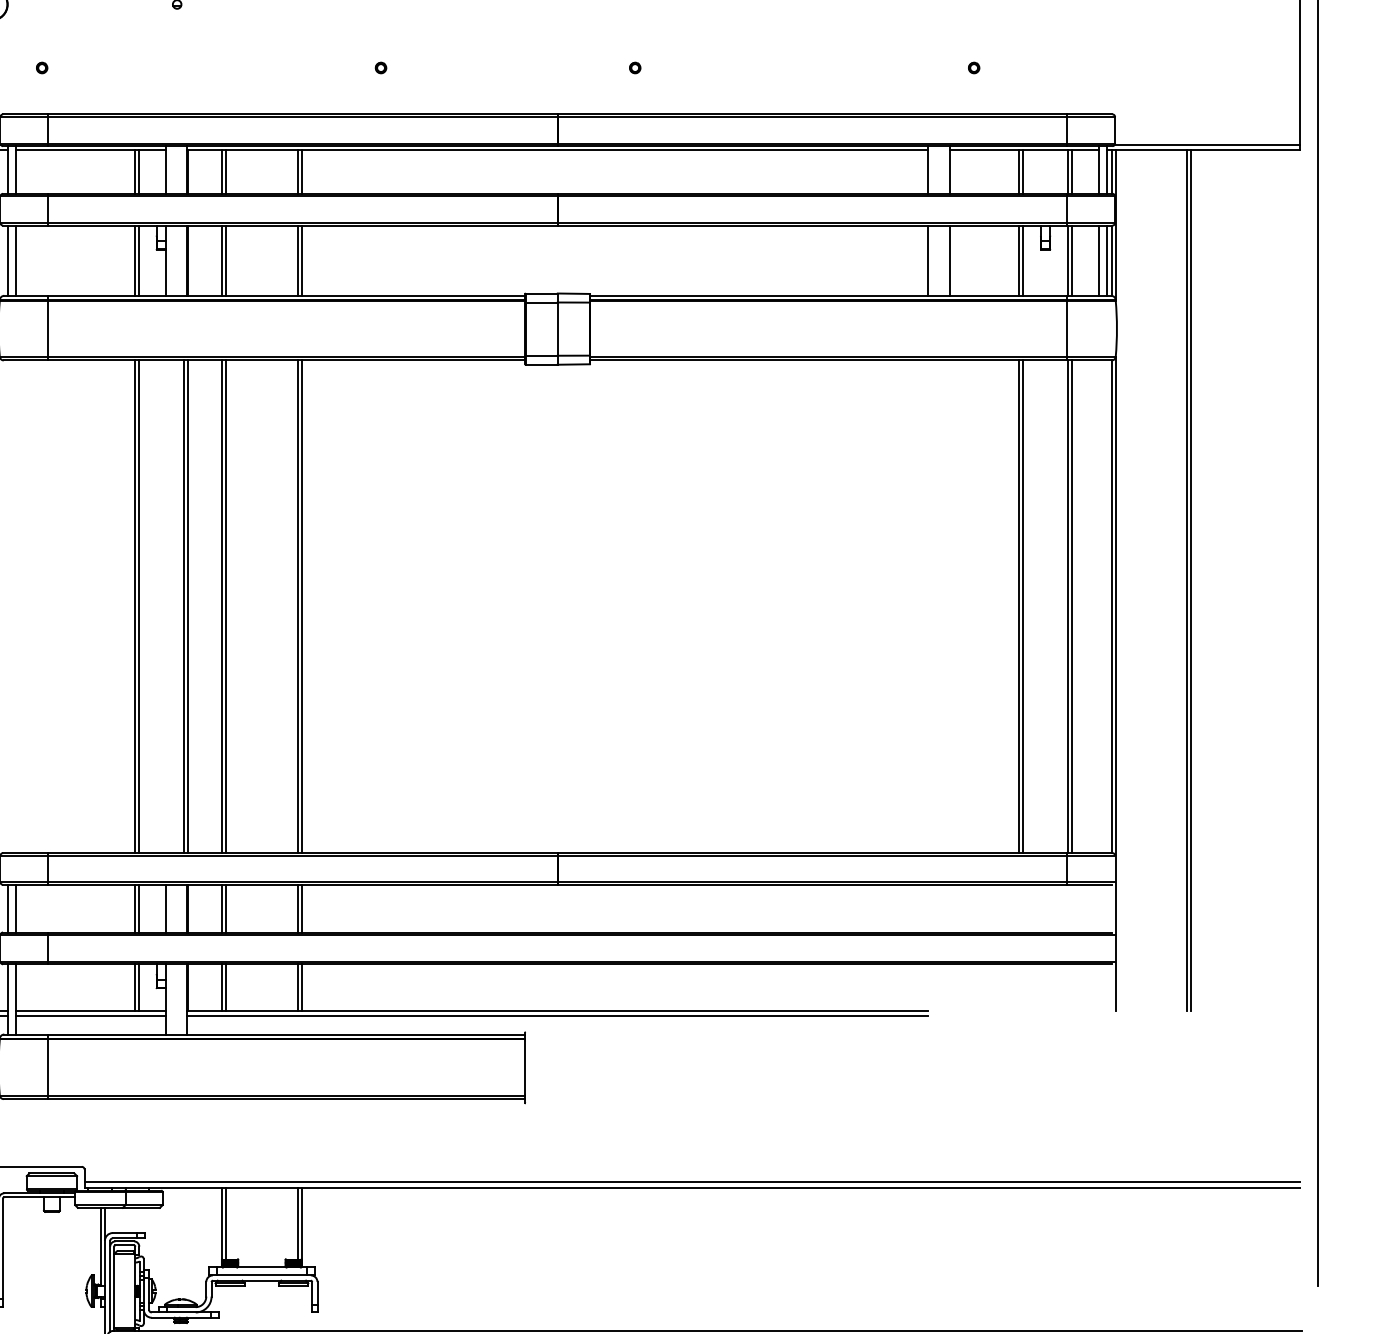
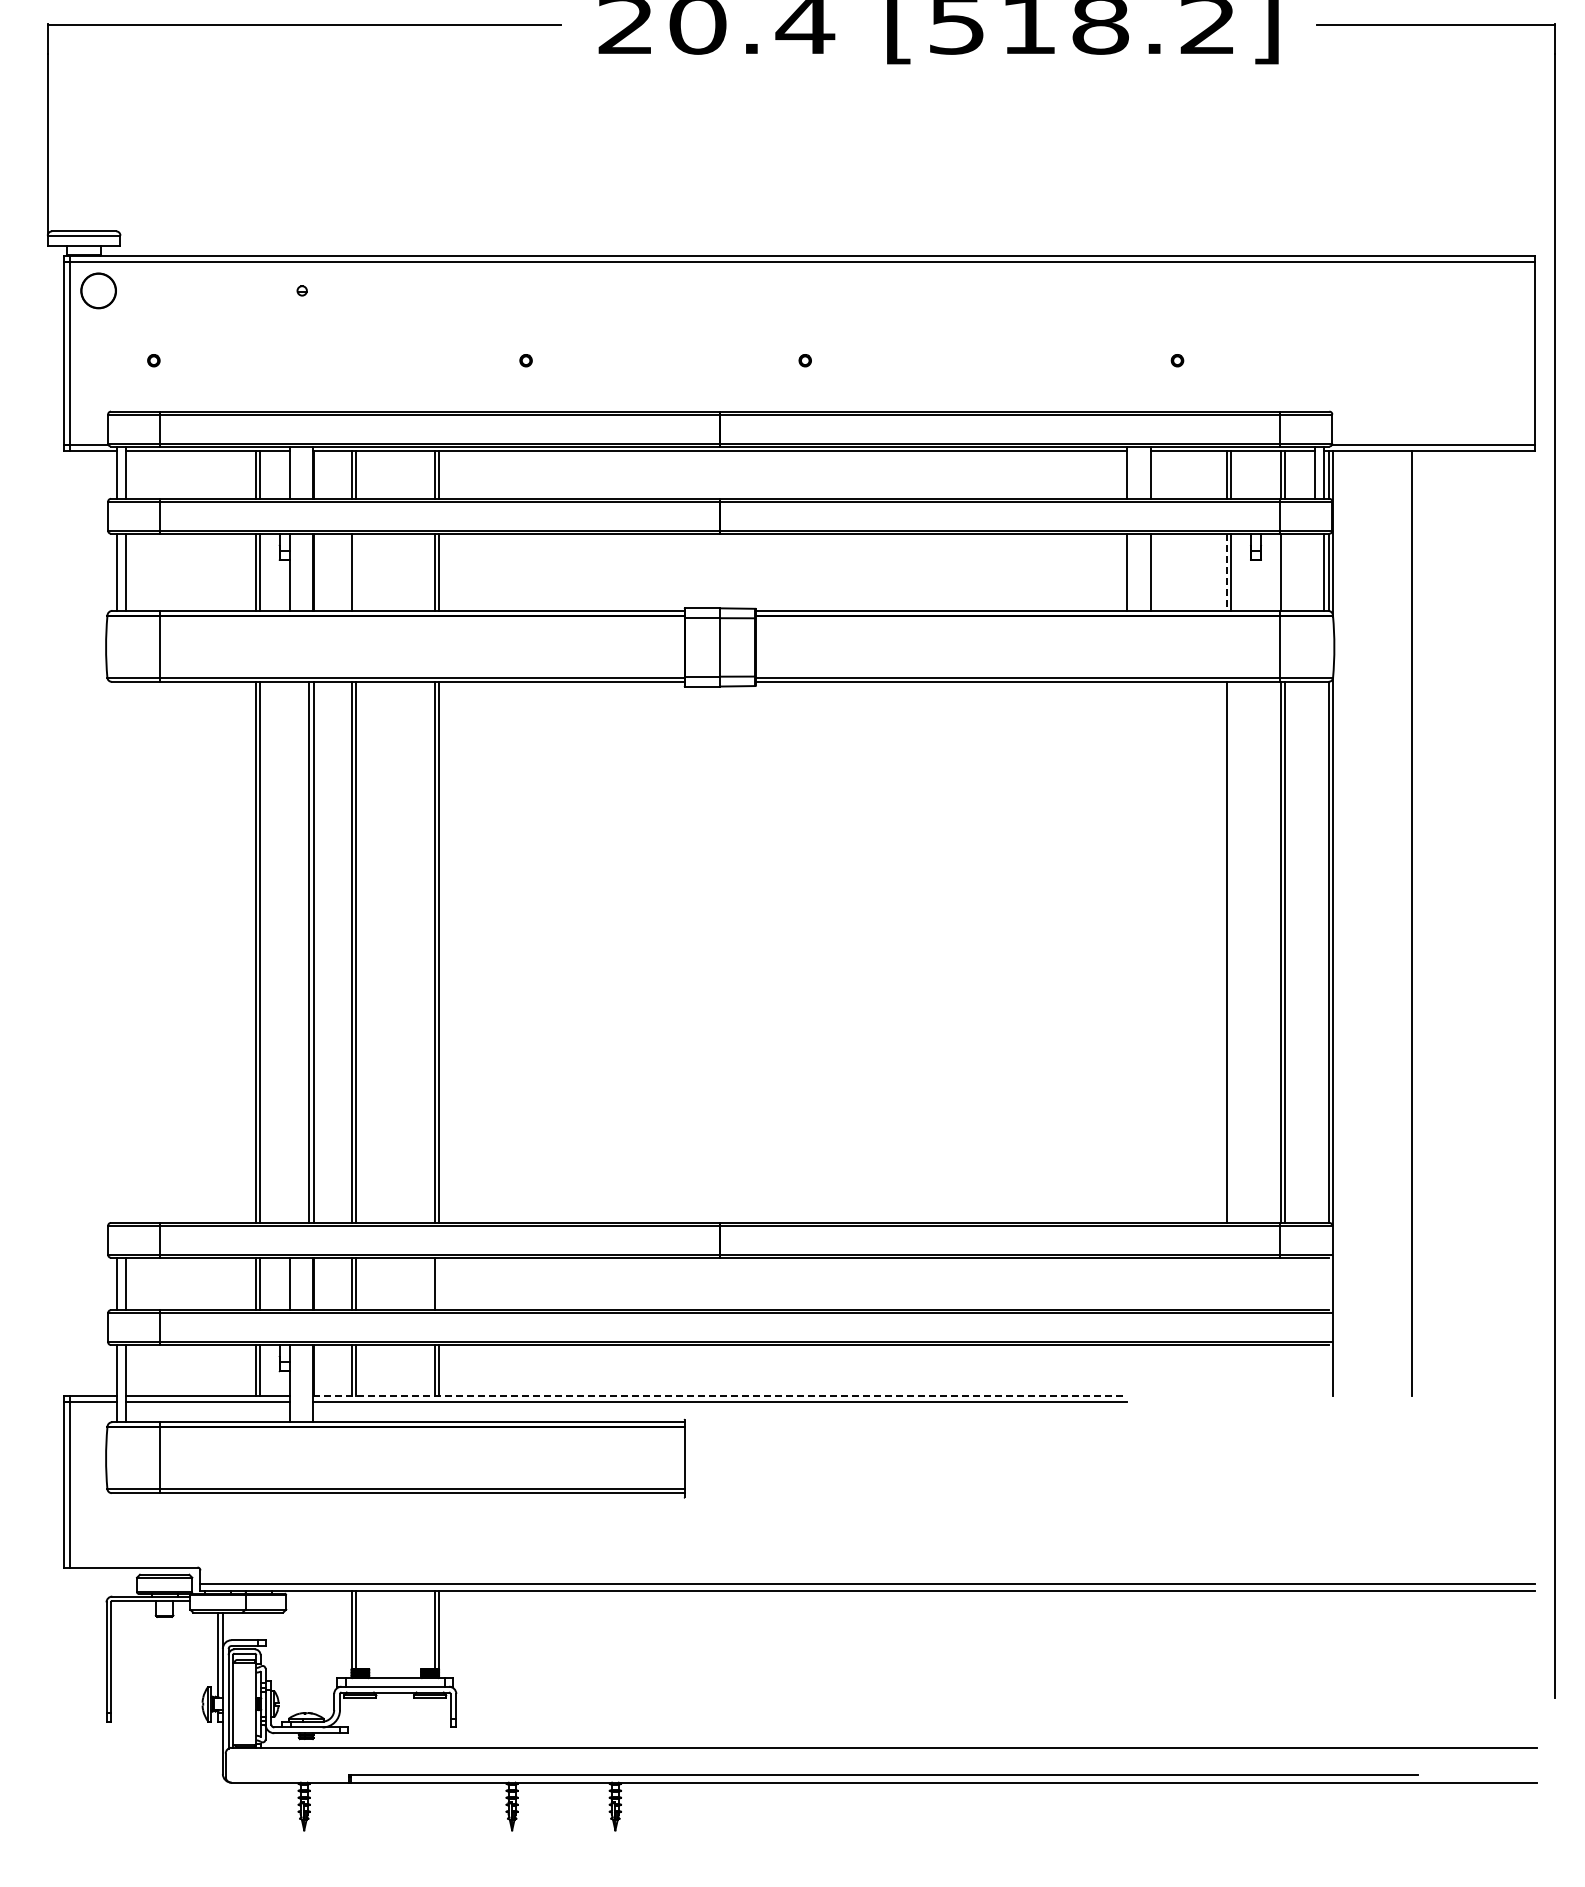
line: (226, 259) -> (356, 571), removed
line: (1072, 259) -> (1285, 571), removed
line: (1098, 259) -> (1314, 571), removed
line: (1018, 260) -> (1226, 572), solid -> dashed
line: (1190, 579) -> (1415, 922), removed
line: (1023, 605) -> (1231, 951), removed
line: (301, 908) -> (438, 1283), removed
line: (558, 1010) -> (720, 1395), solid -> dashed

